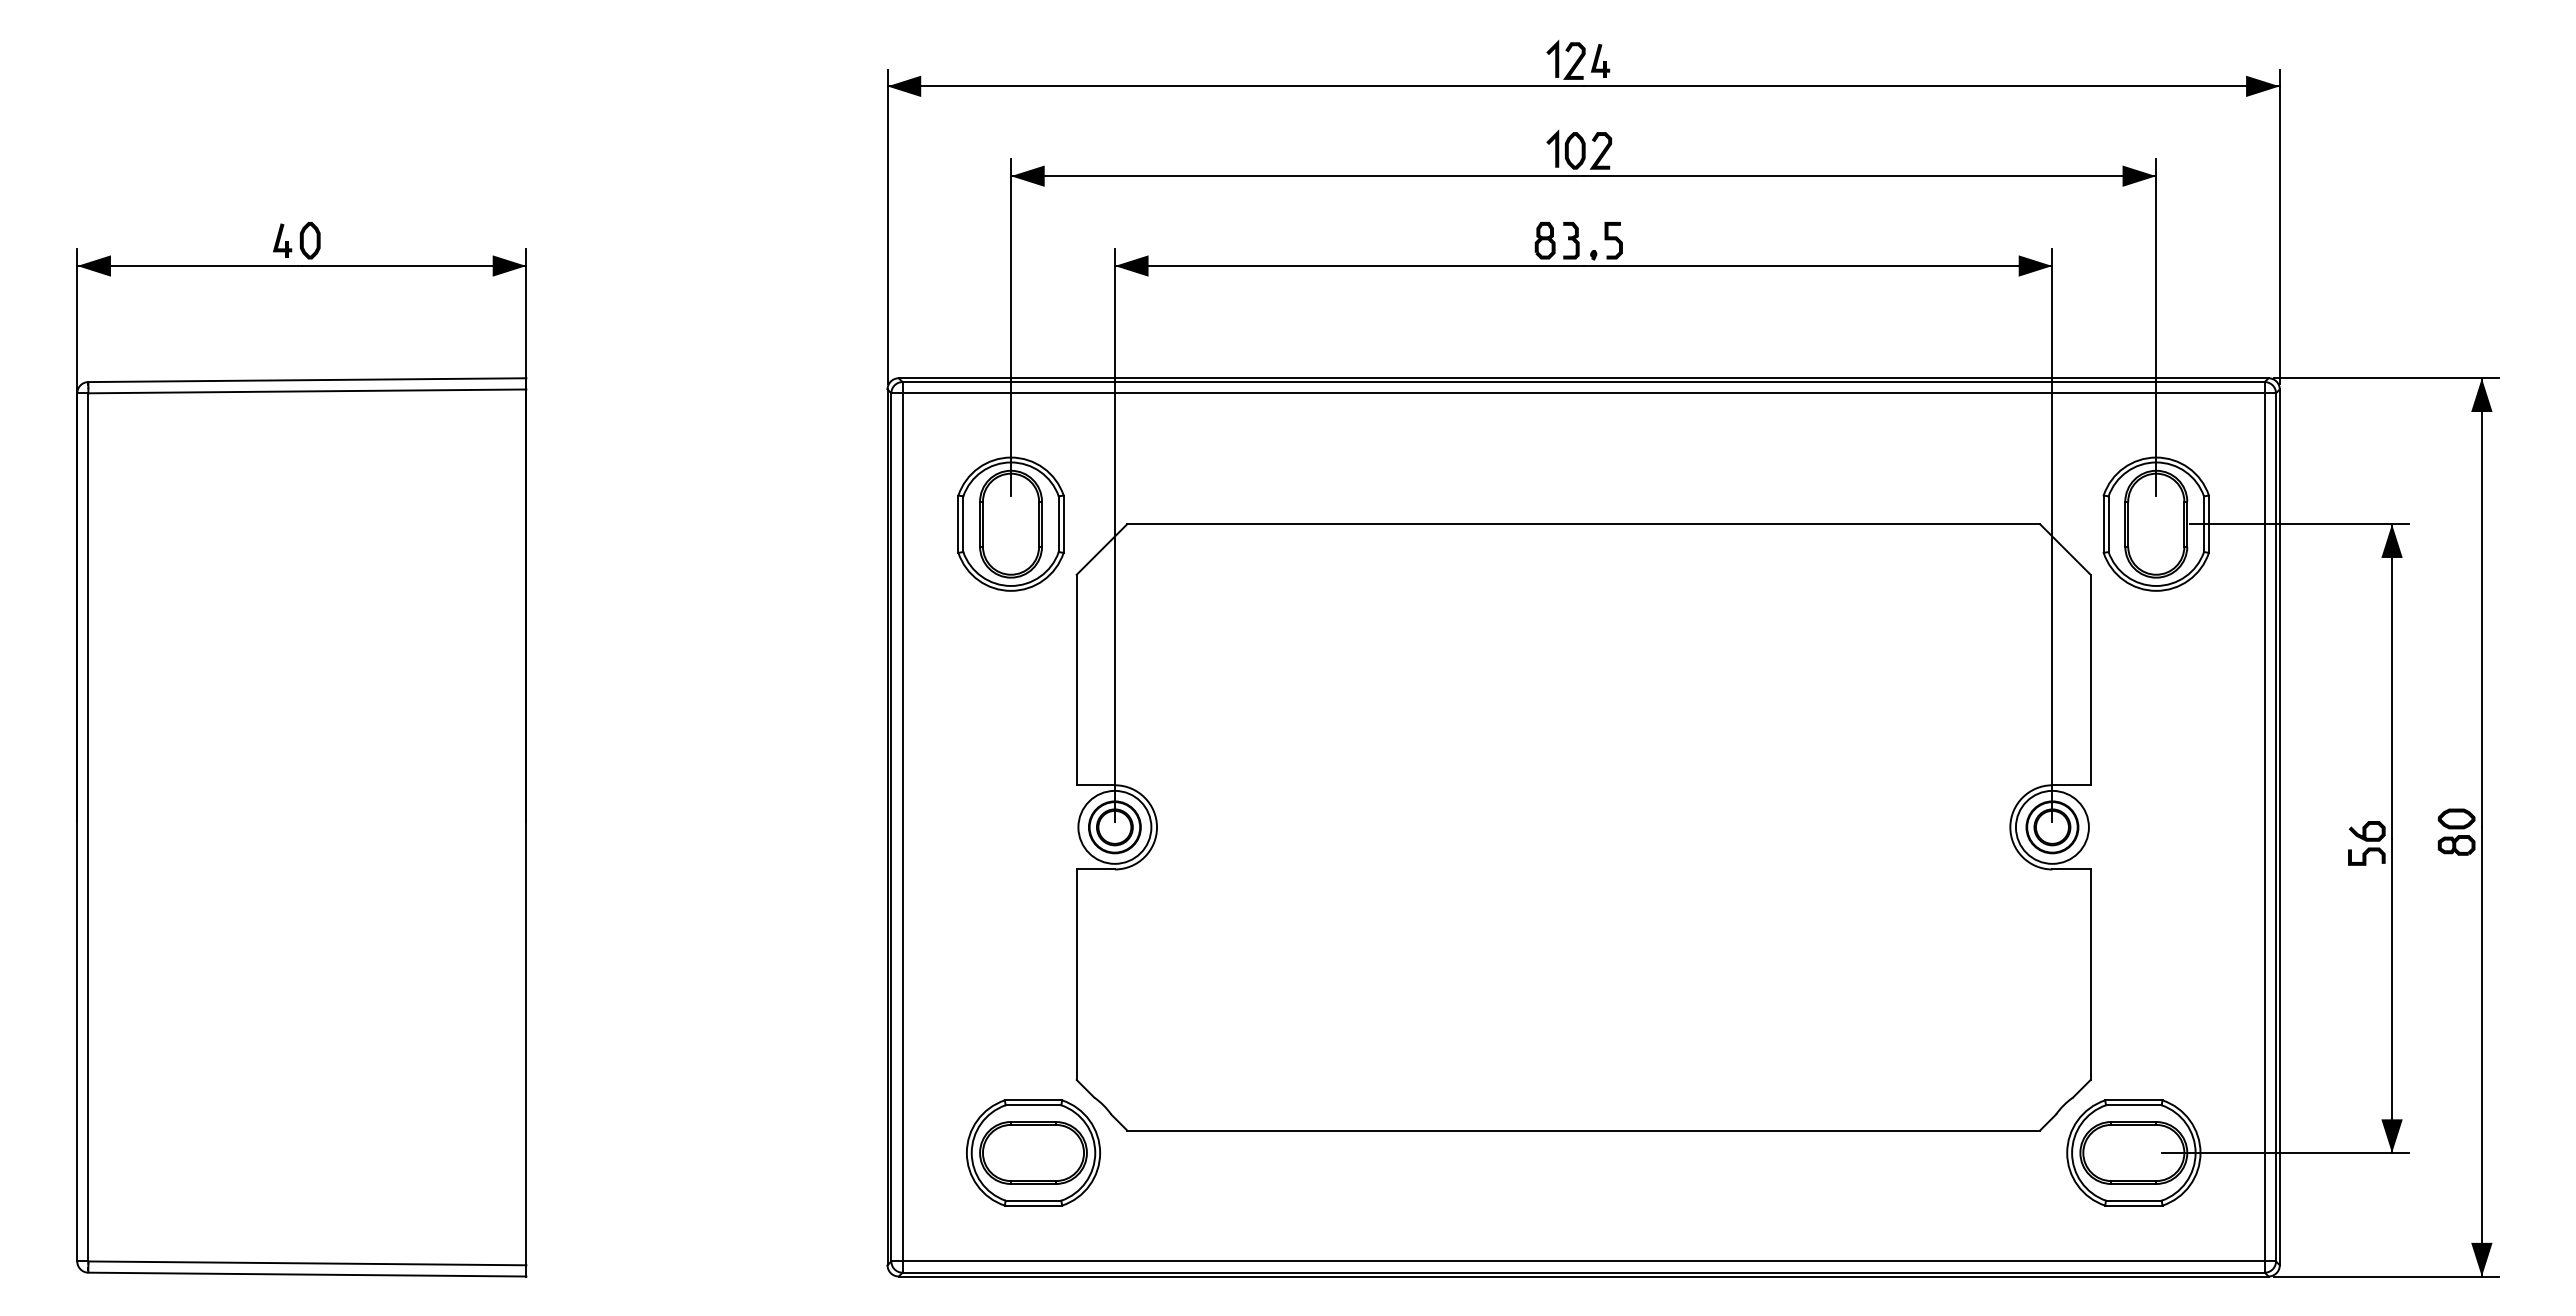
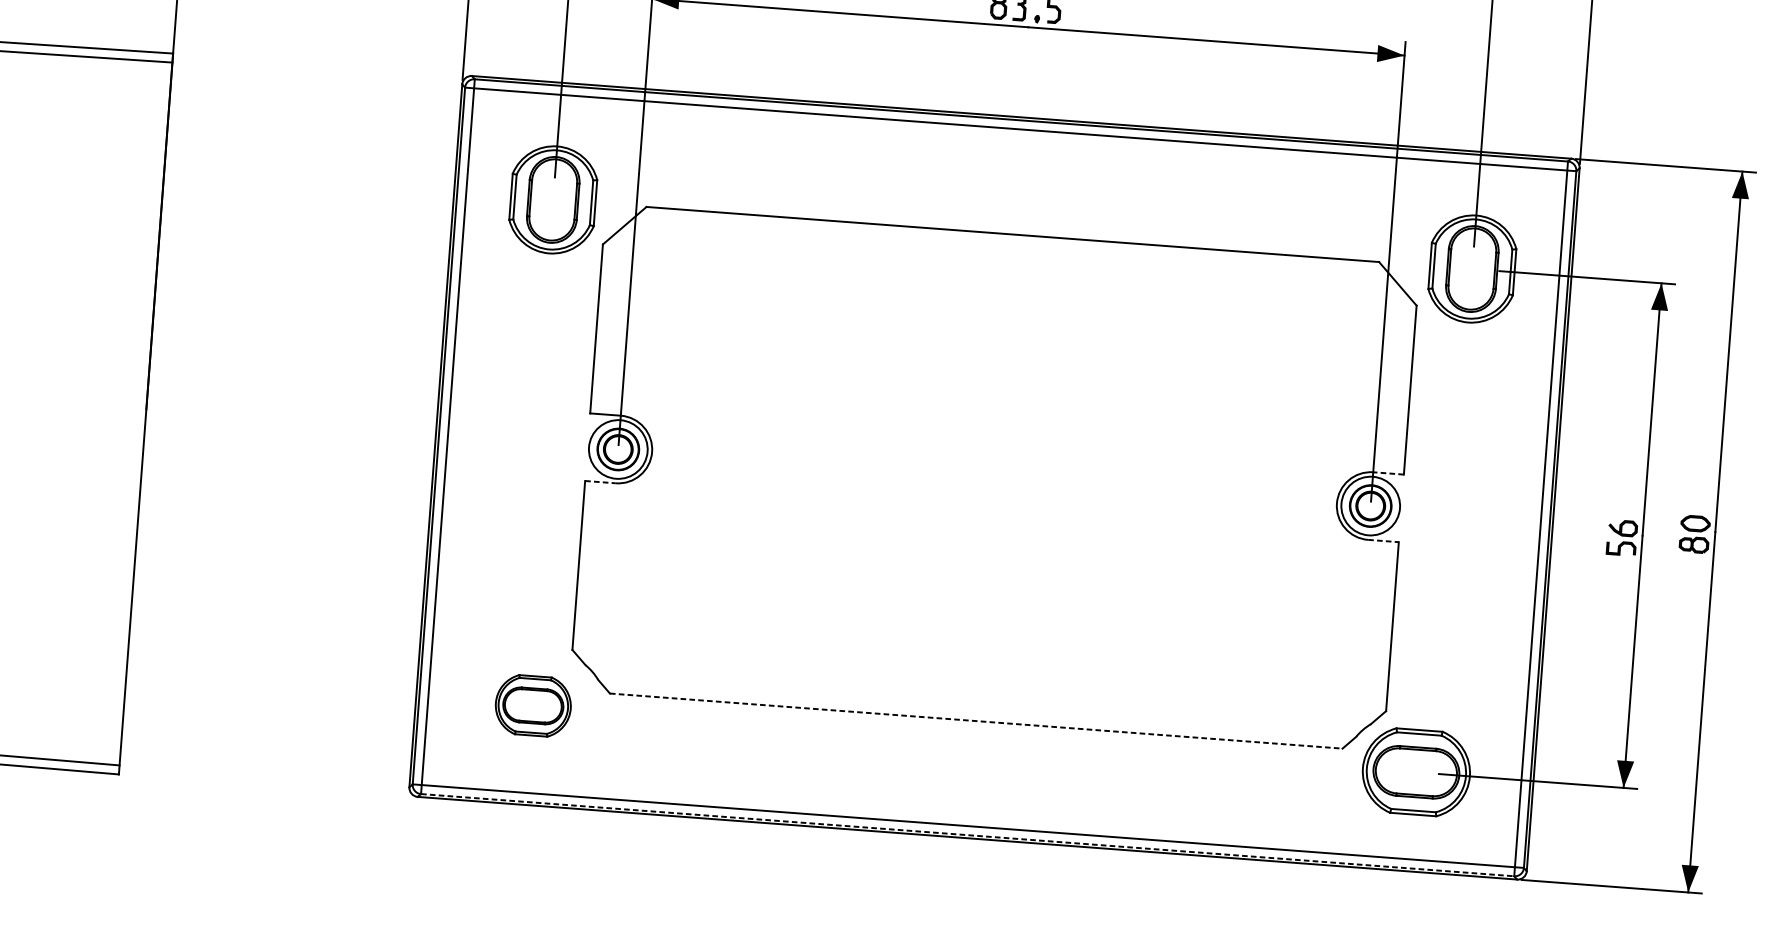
line: (2071, 785) -> (1388, 473), solid -> dashed
line: (1096, 869) -> (601, 482), solid -> dashed
line: (2072, 869) -> (1384, 541), solid -> dashed
line: (1584, 1130) -> (976, 721), solid -> dashed
part: (1033, 1152) -> (533, 705), size x0.7
line: (1584, 1272) -> (968, 835), solid -> dashed

